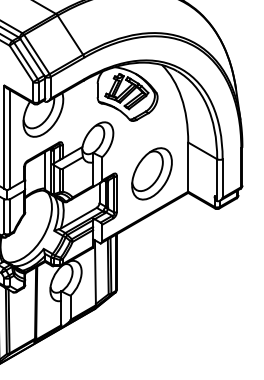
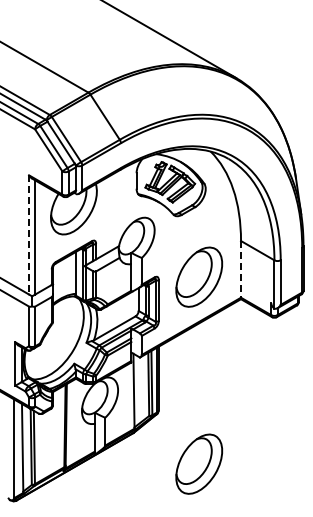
line: (4, 136) -> (29, 234), solid -> dashed
line: (188, 167) -> (241, 269), solid -> dashed
part: (152, 335) -> (199, 463), added

